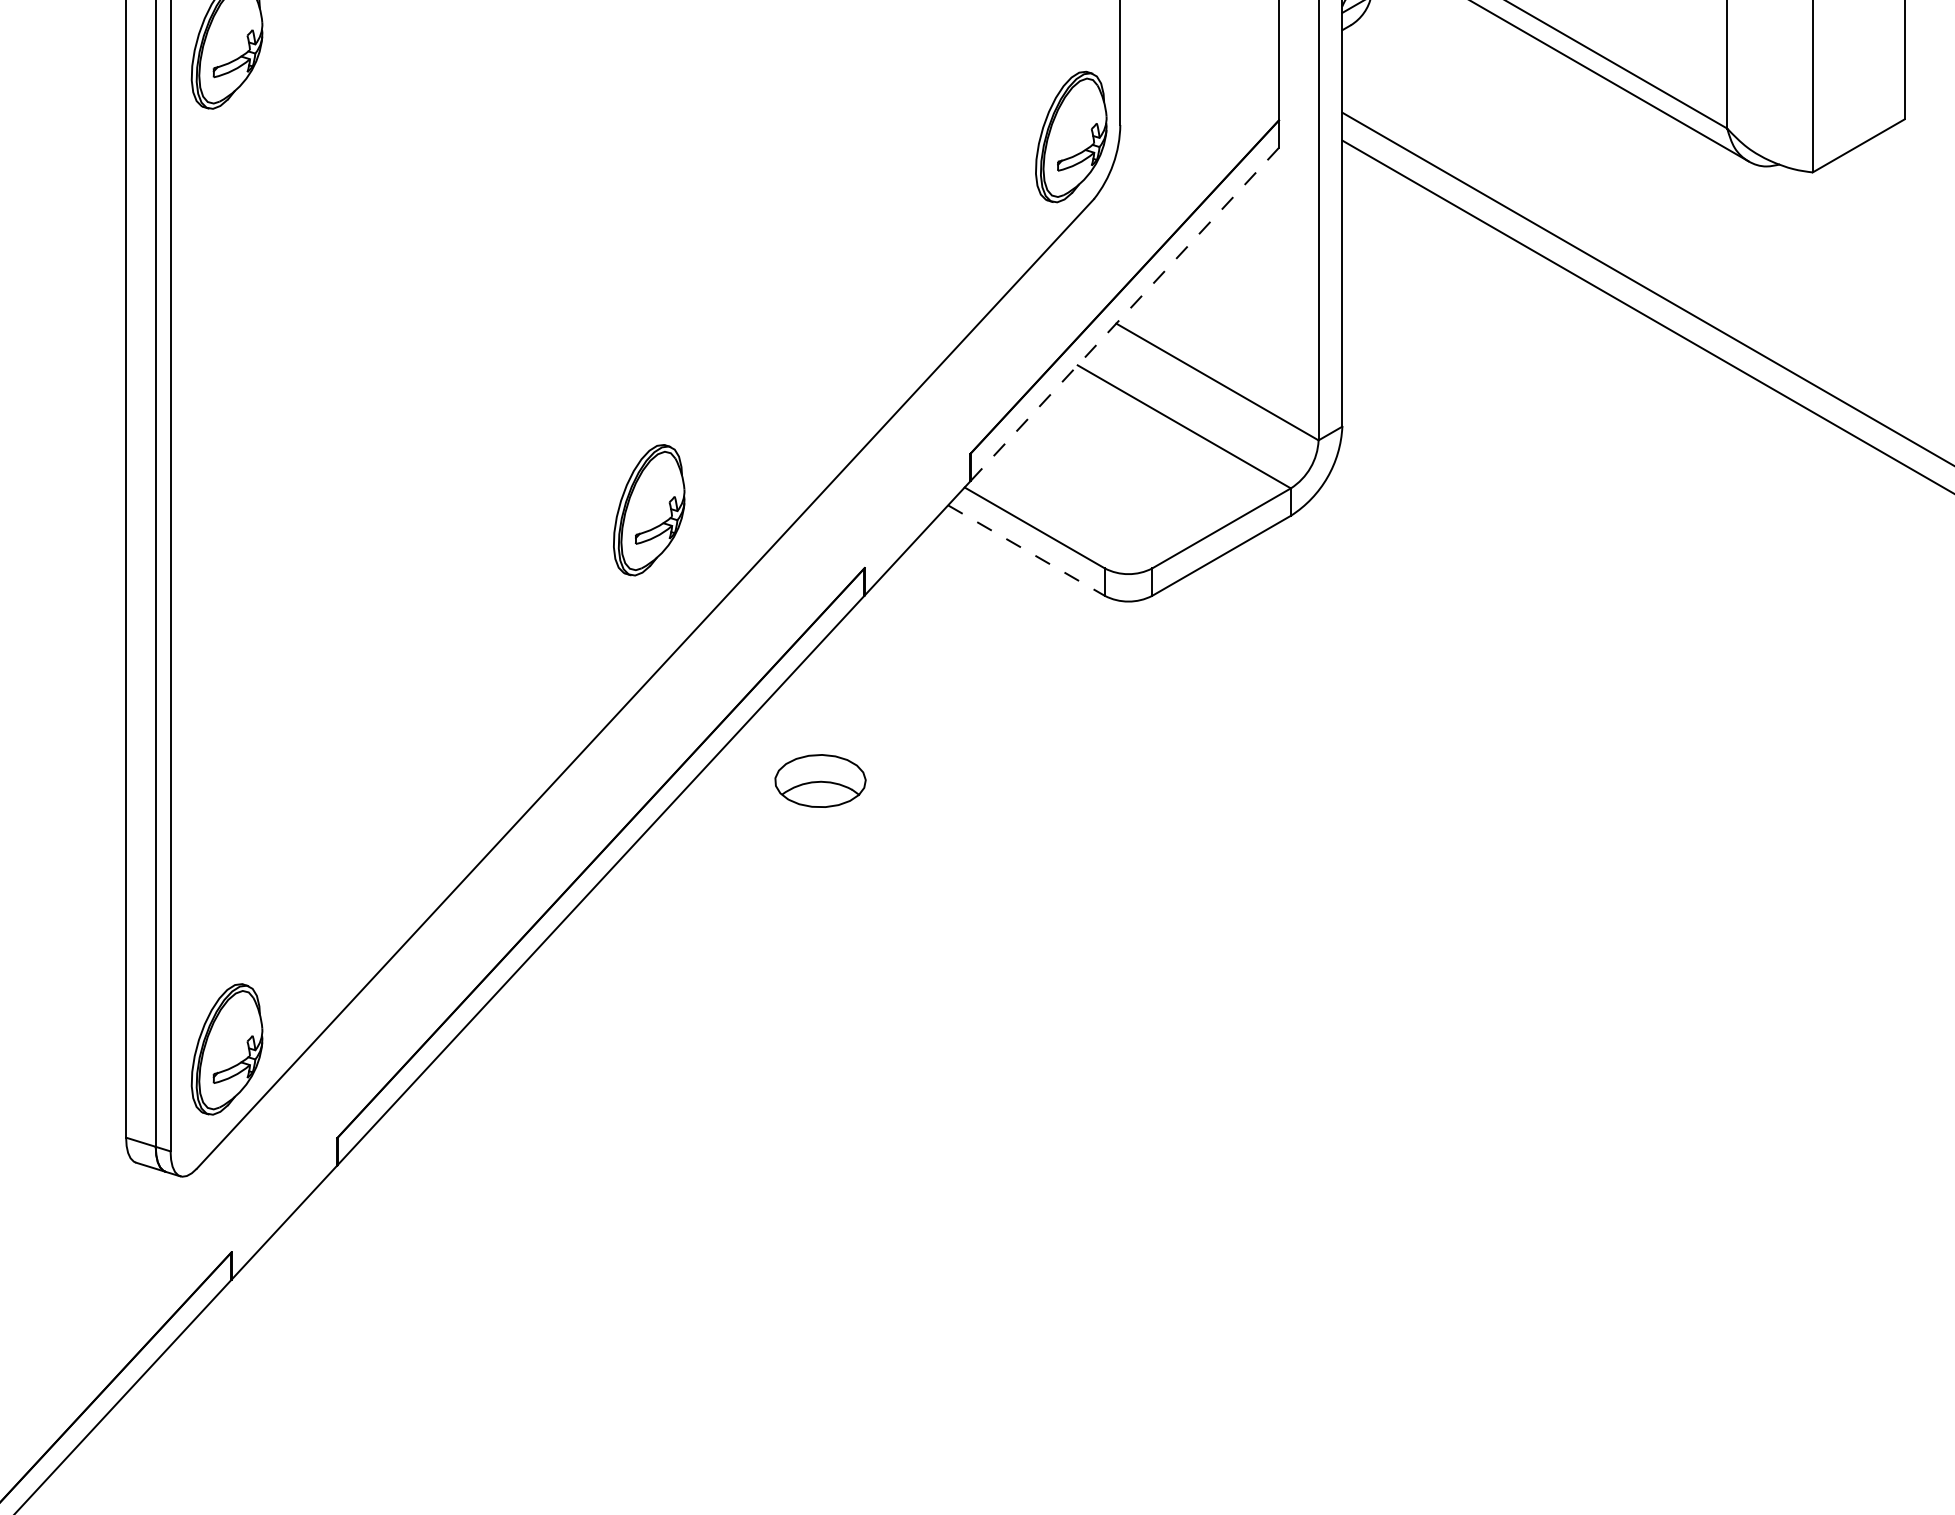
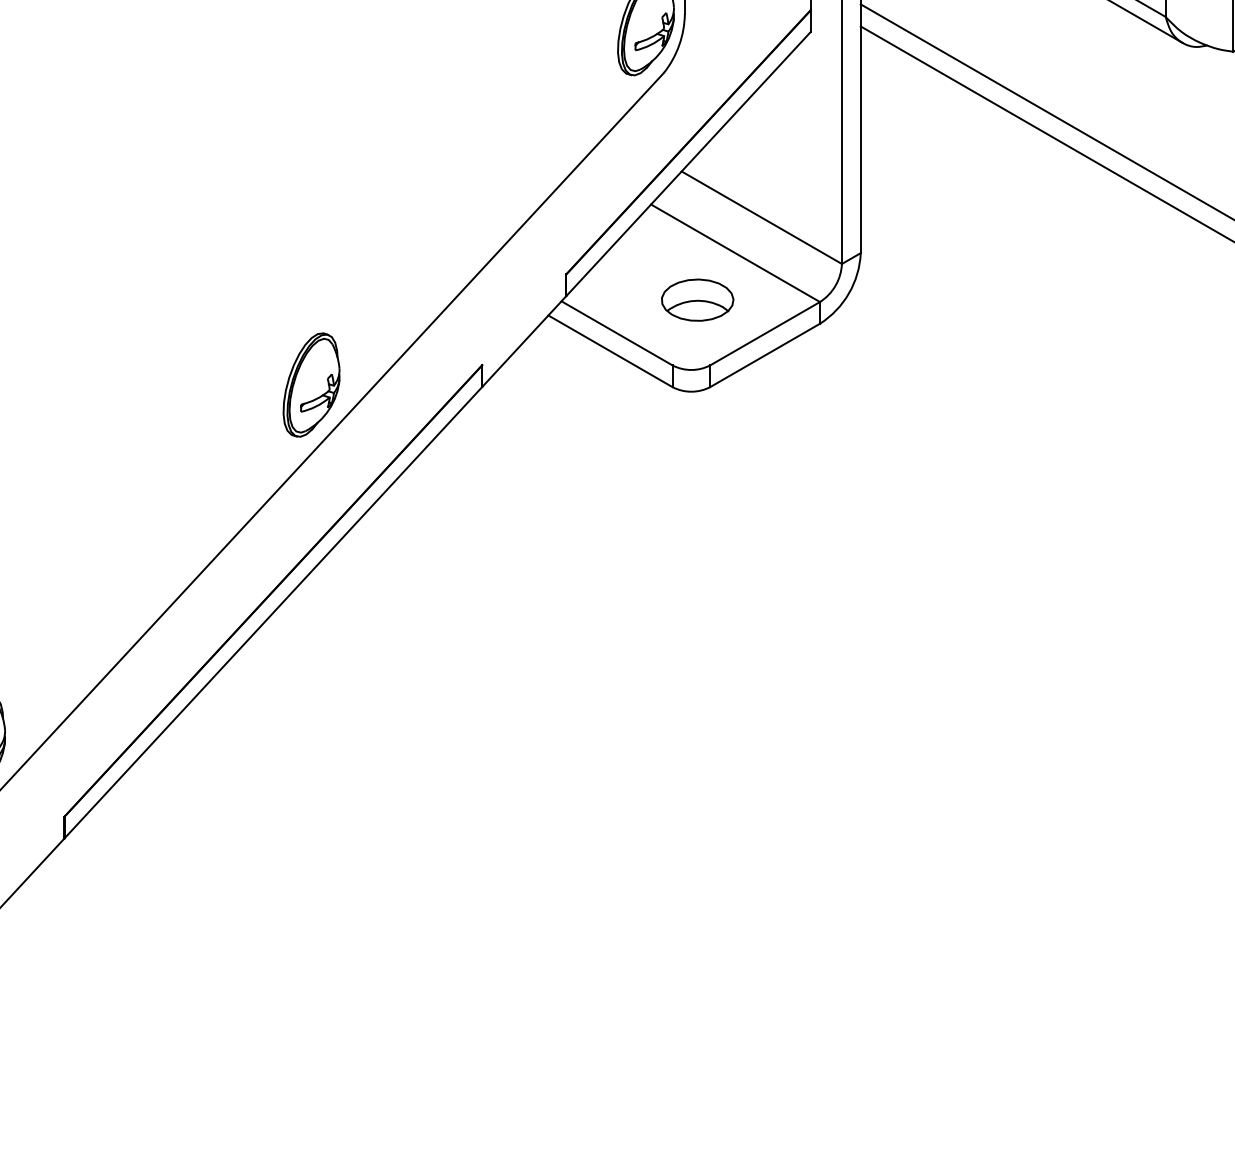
line: (1124, 314) -> (688, 164), dashed -> solid
part: (649, 510) -> (311, 385), moved
line: (1026, 550) -> (610, 351), dashed -> solid
part: (820, 780) -> (697, 299), moved

